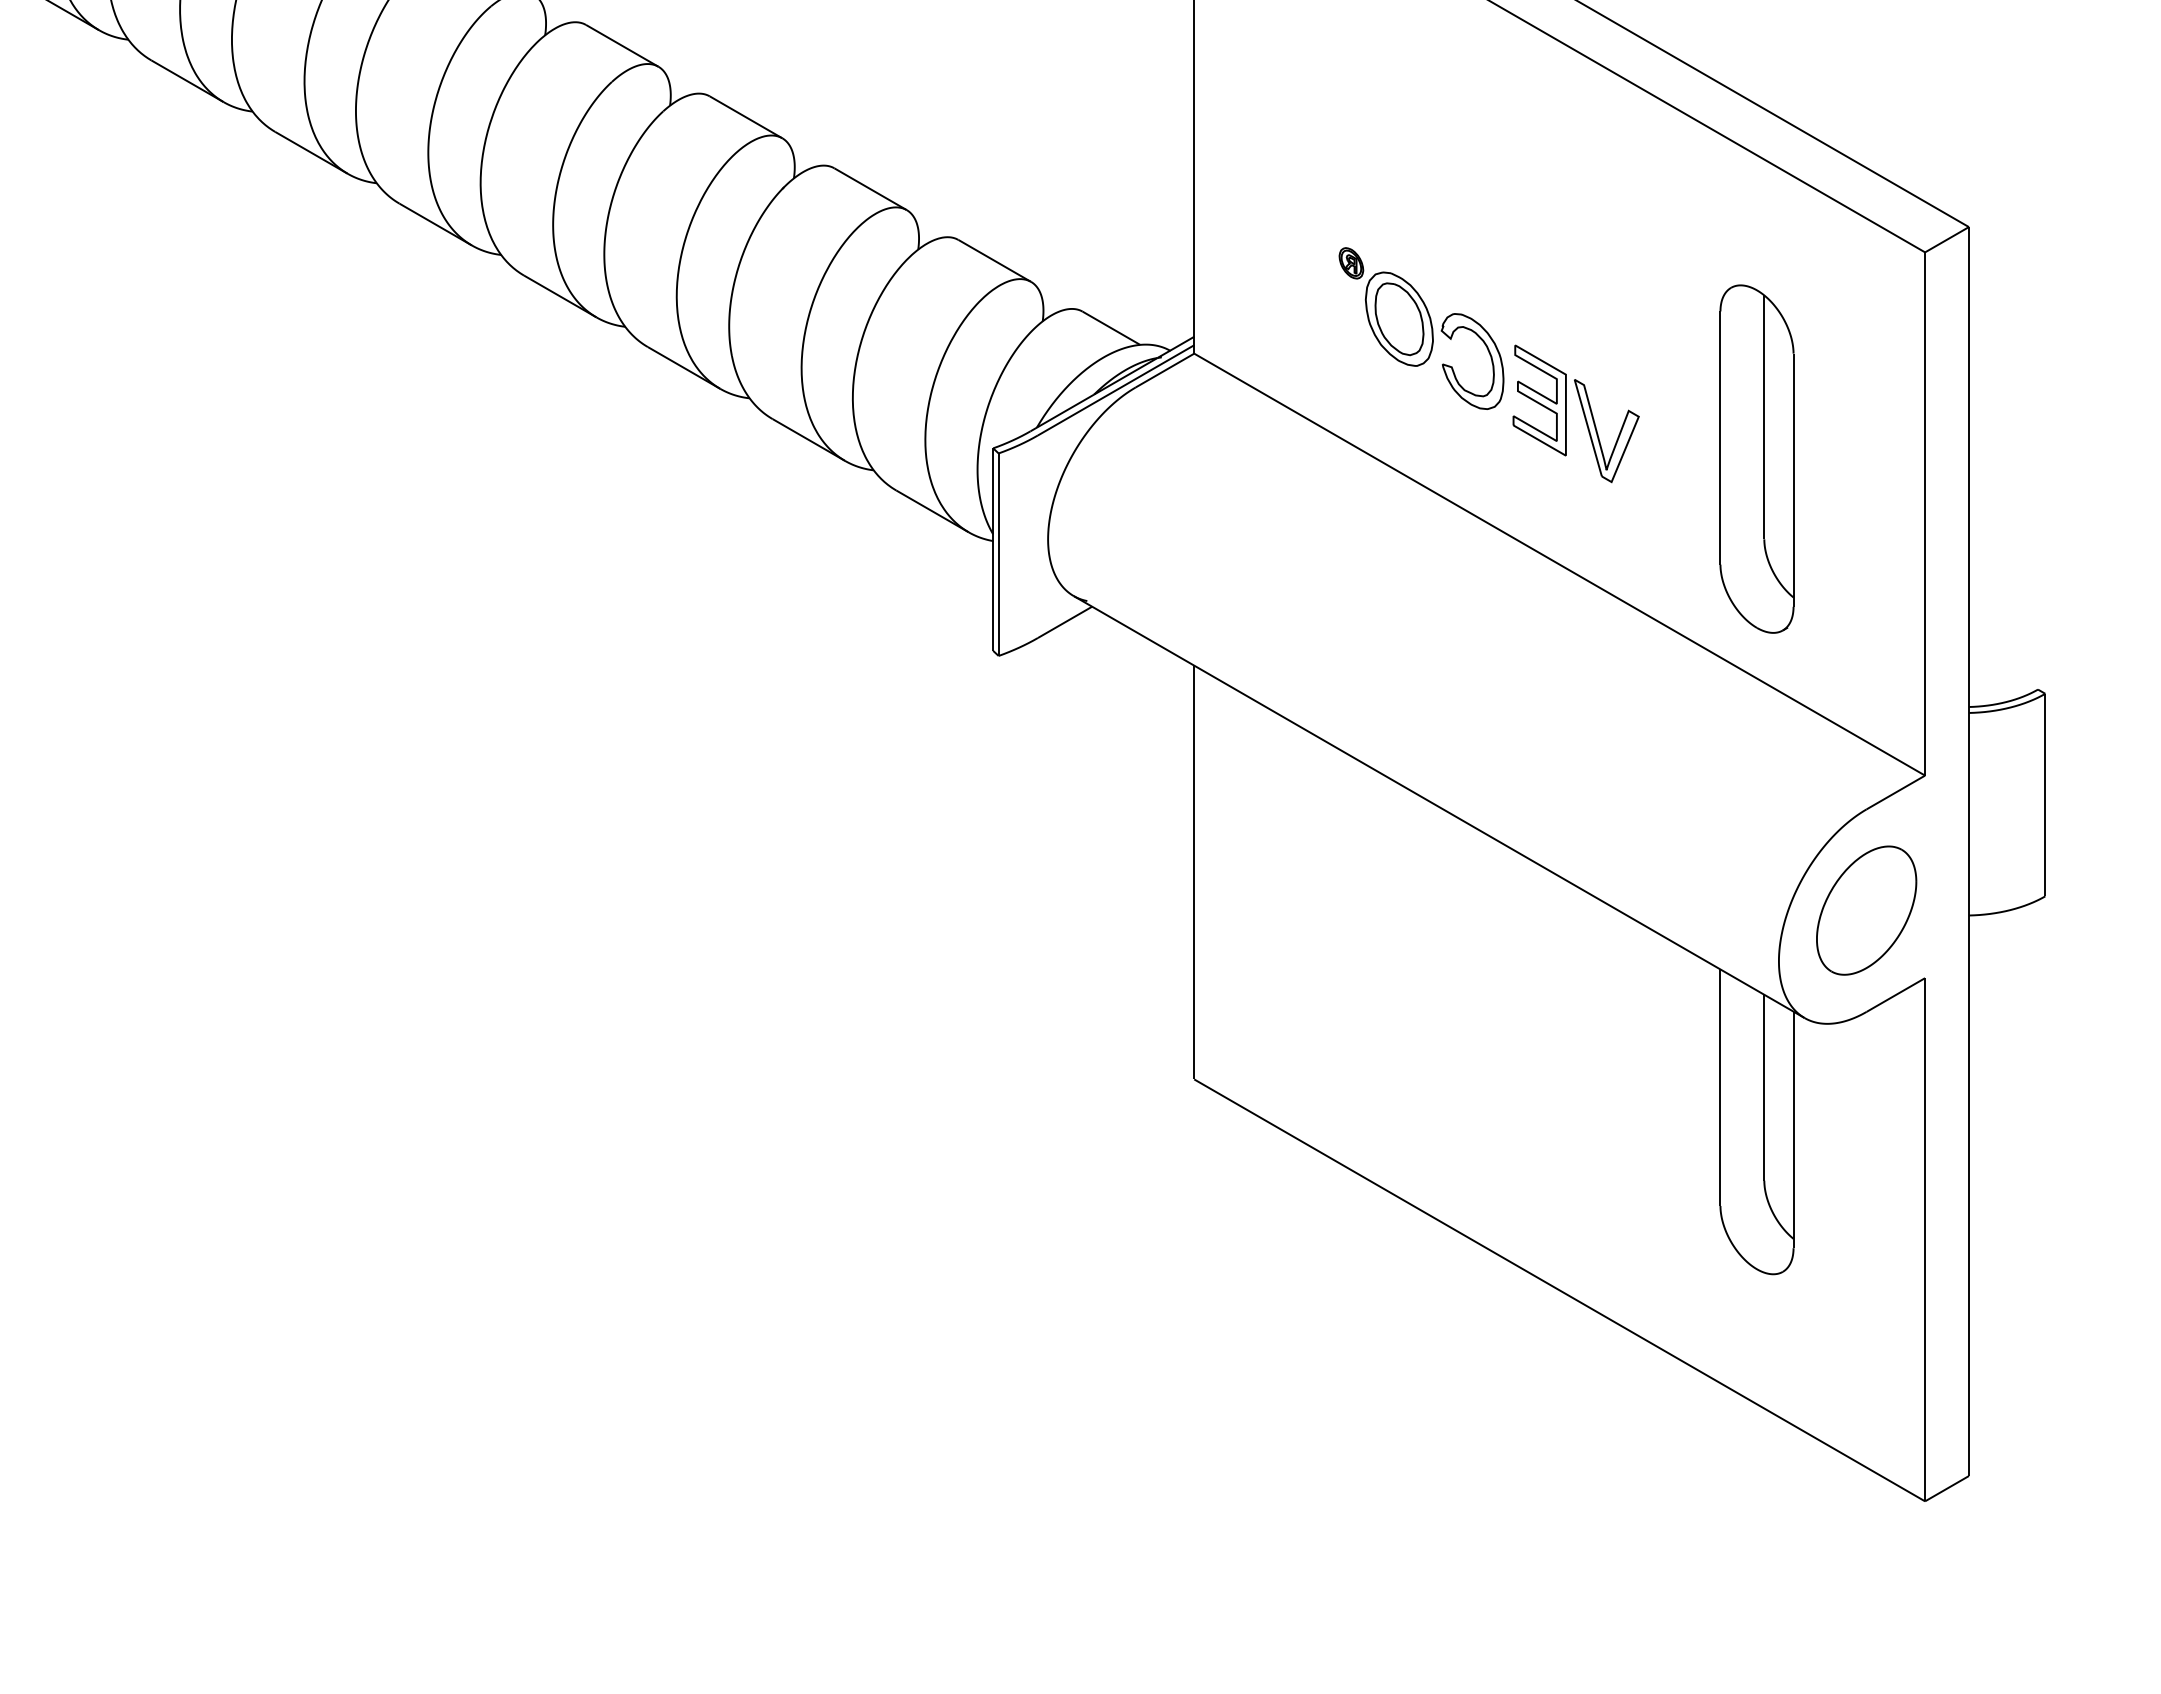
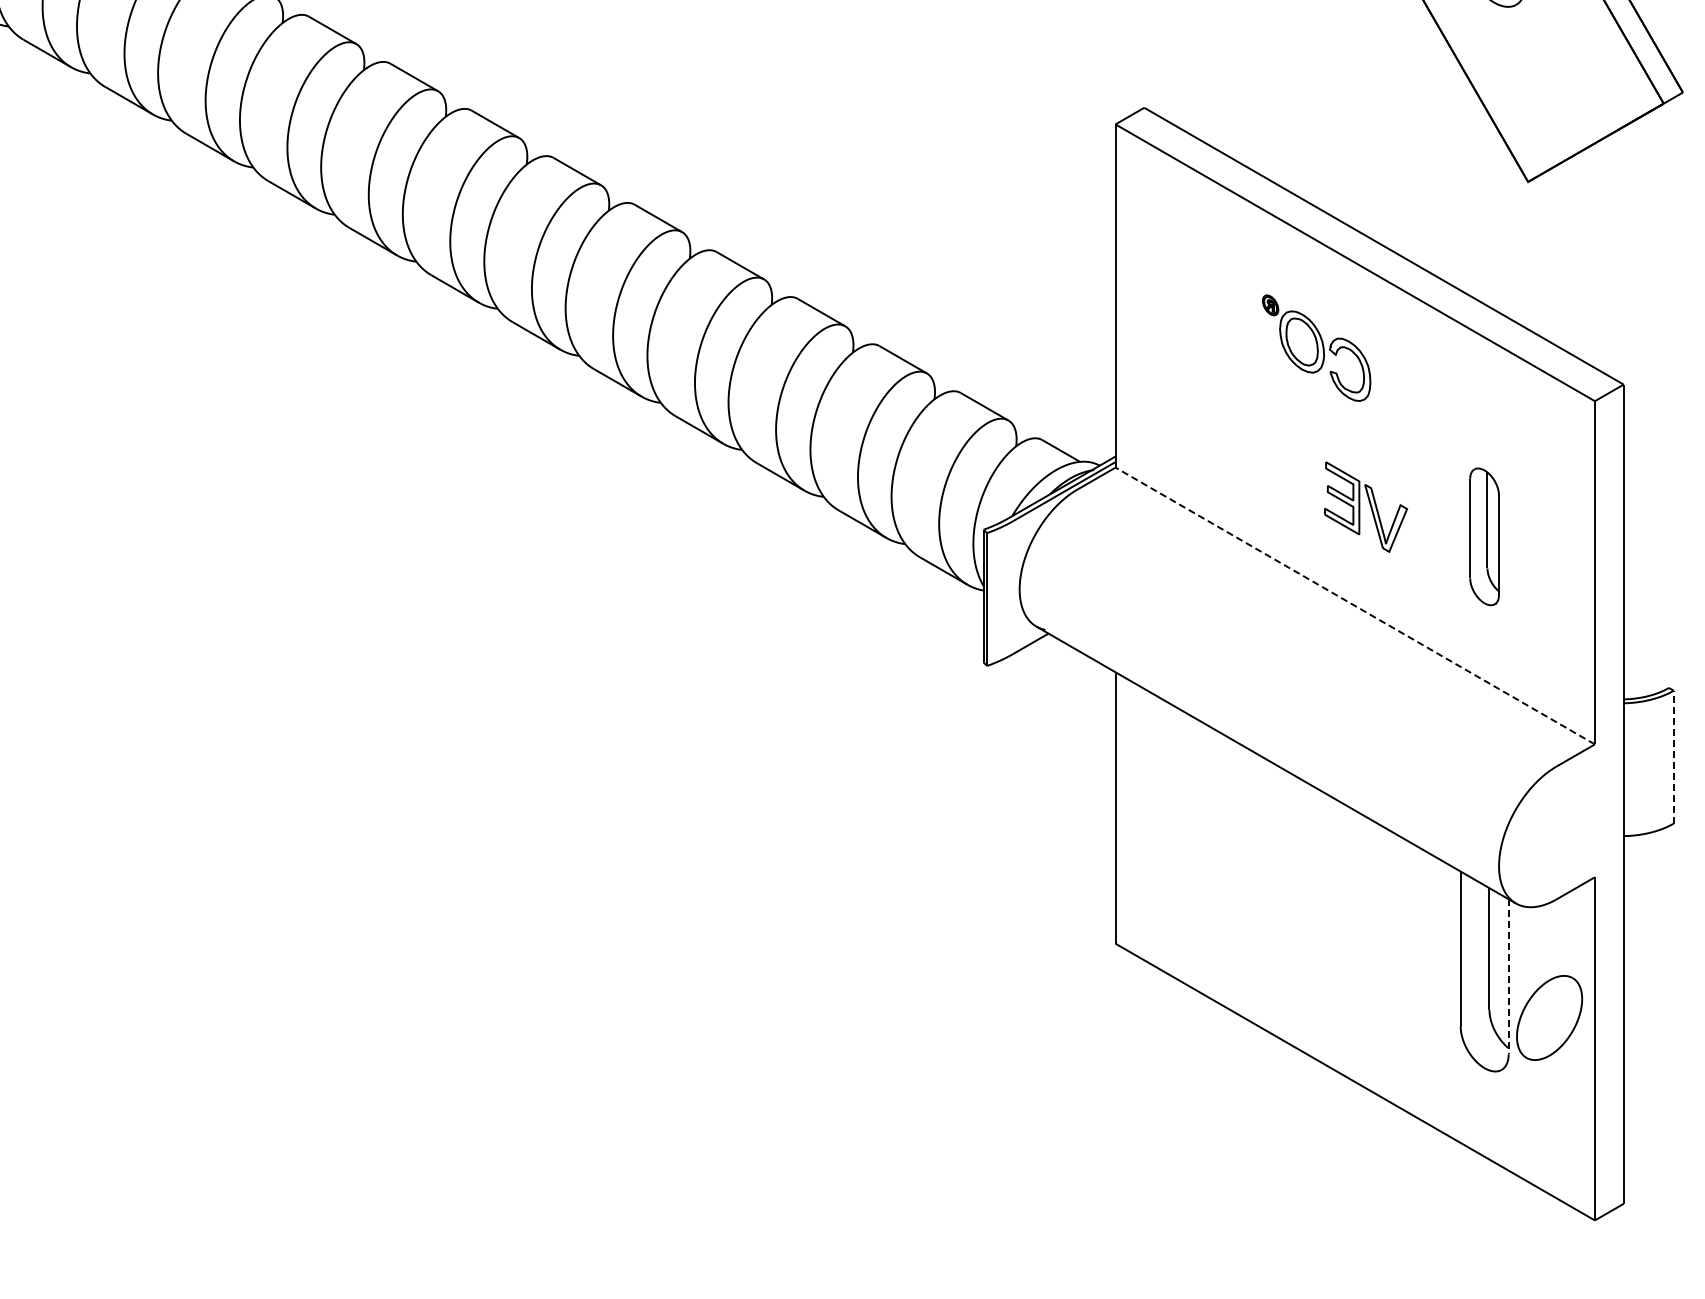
part: (1421, 327) -> (1316, 347), moved
part: (1756, 458) -> (1484, 536), size x0.6
line: (1560, 565) -> (1355, 606), solid -> dashed
line: (2044, 794) -> (1673, 756), solid -> dashed
part: (1866, 909) -> (1549, 1017), moved
line: (1793, 1129) -> (1508, 976), solid -> dashed

